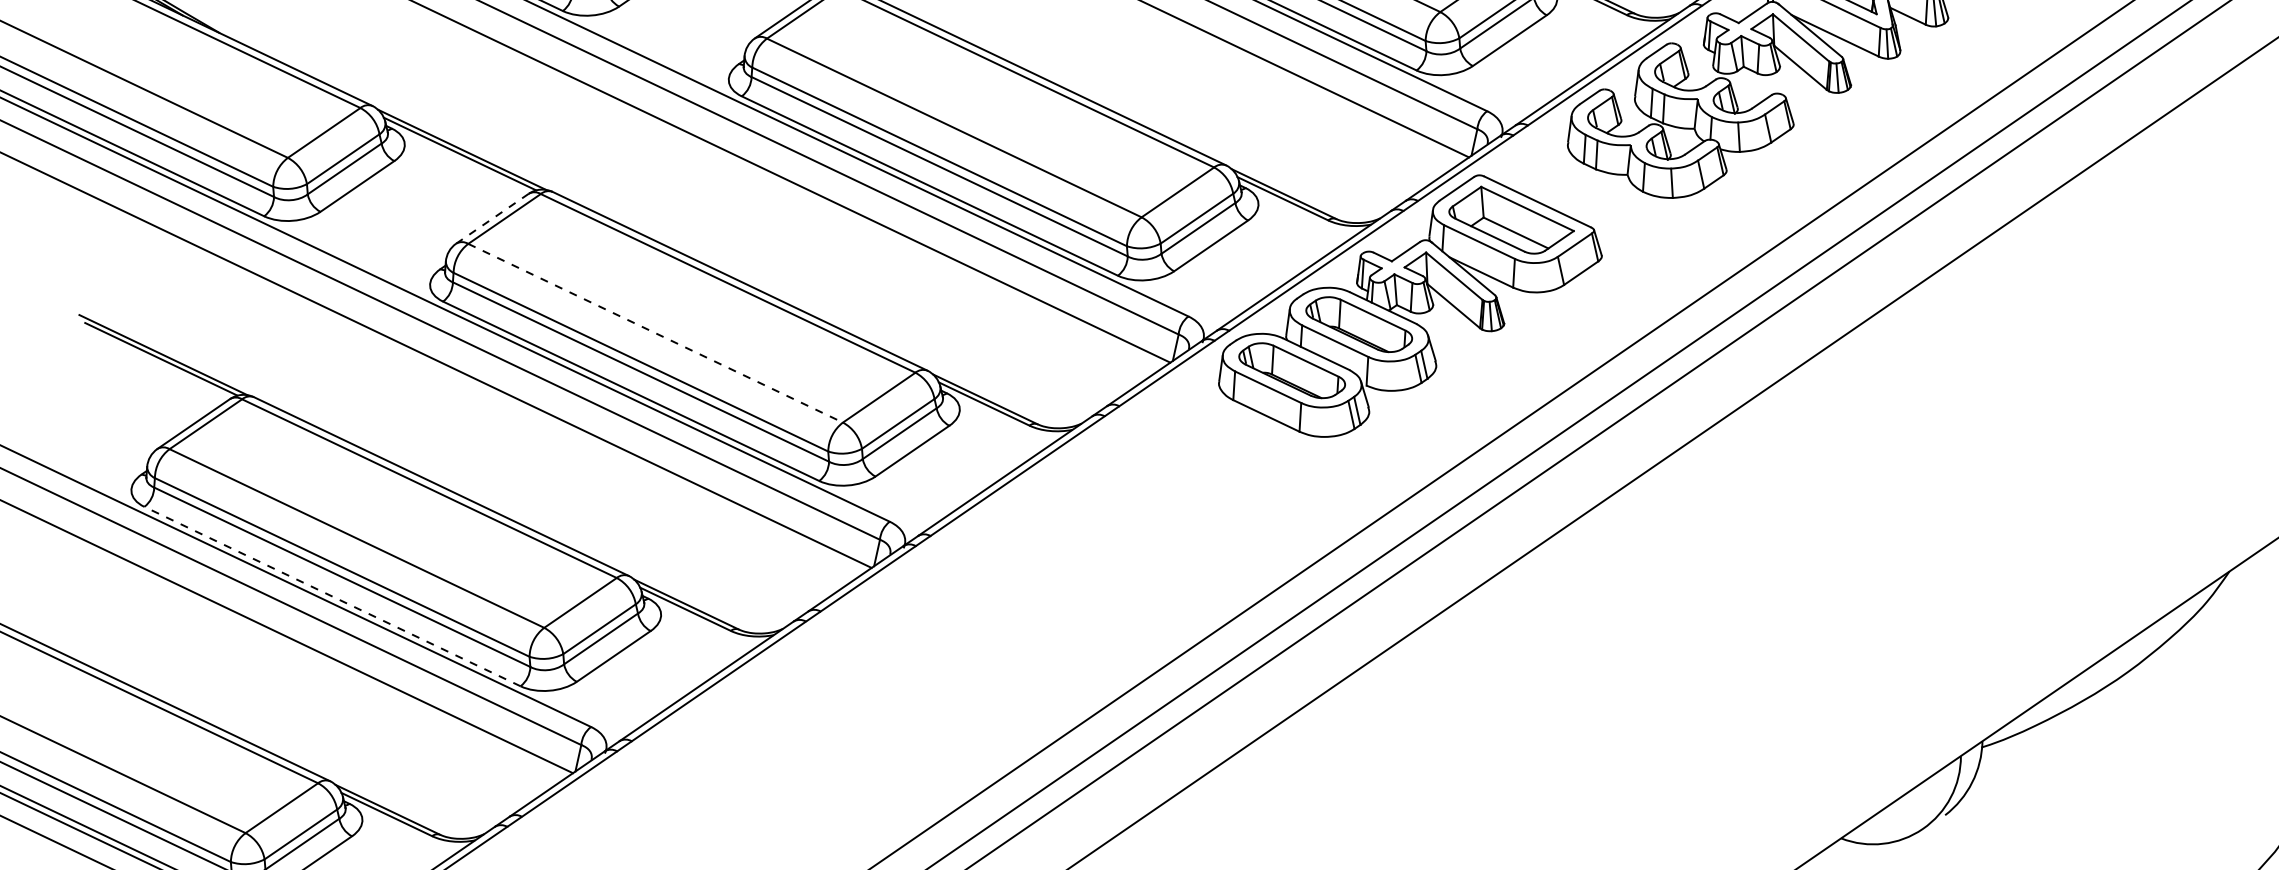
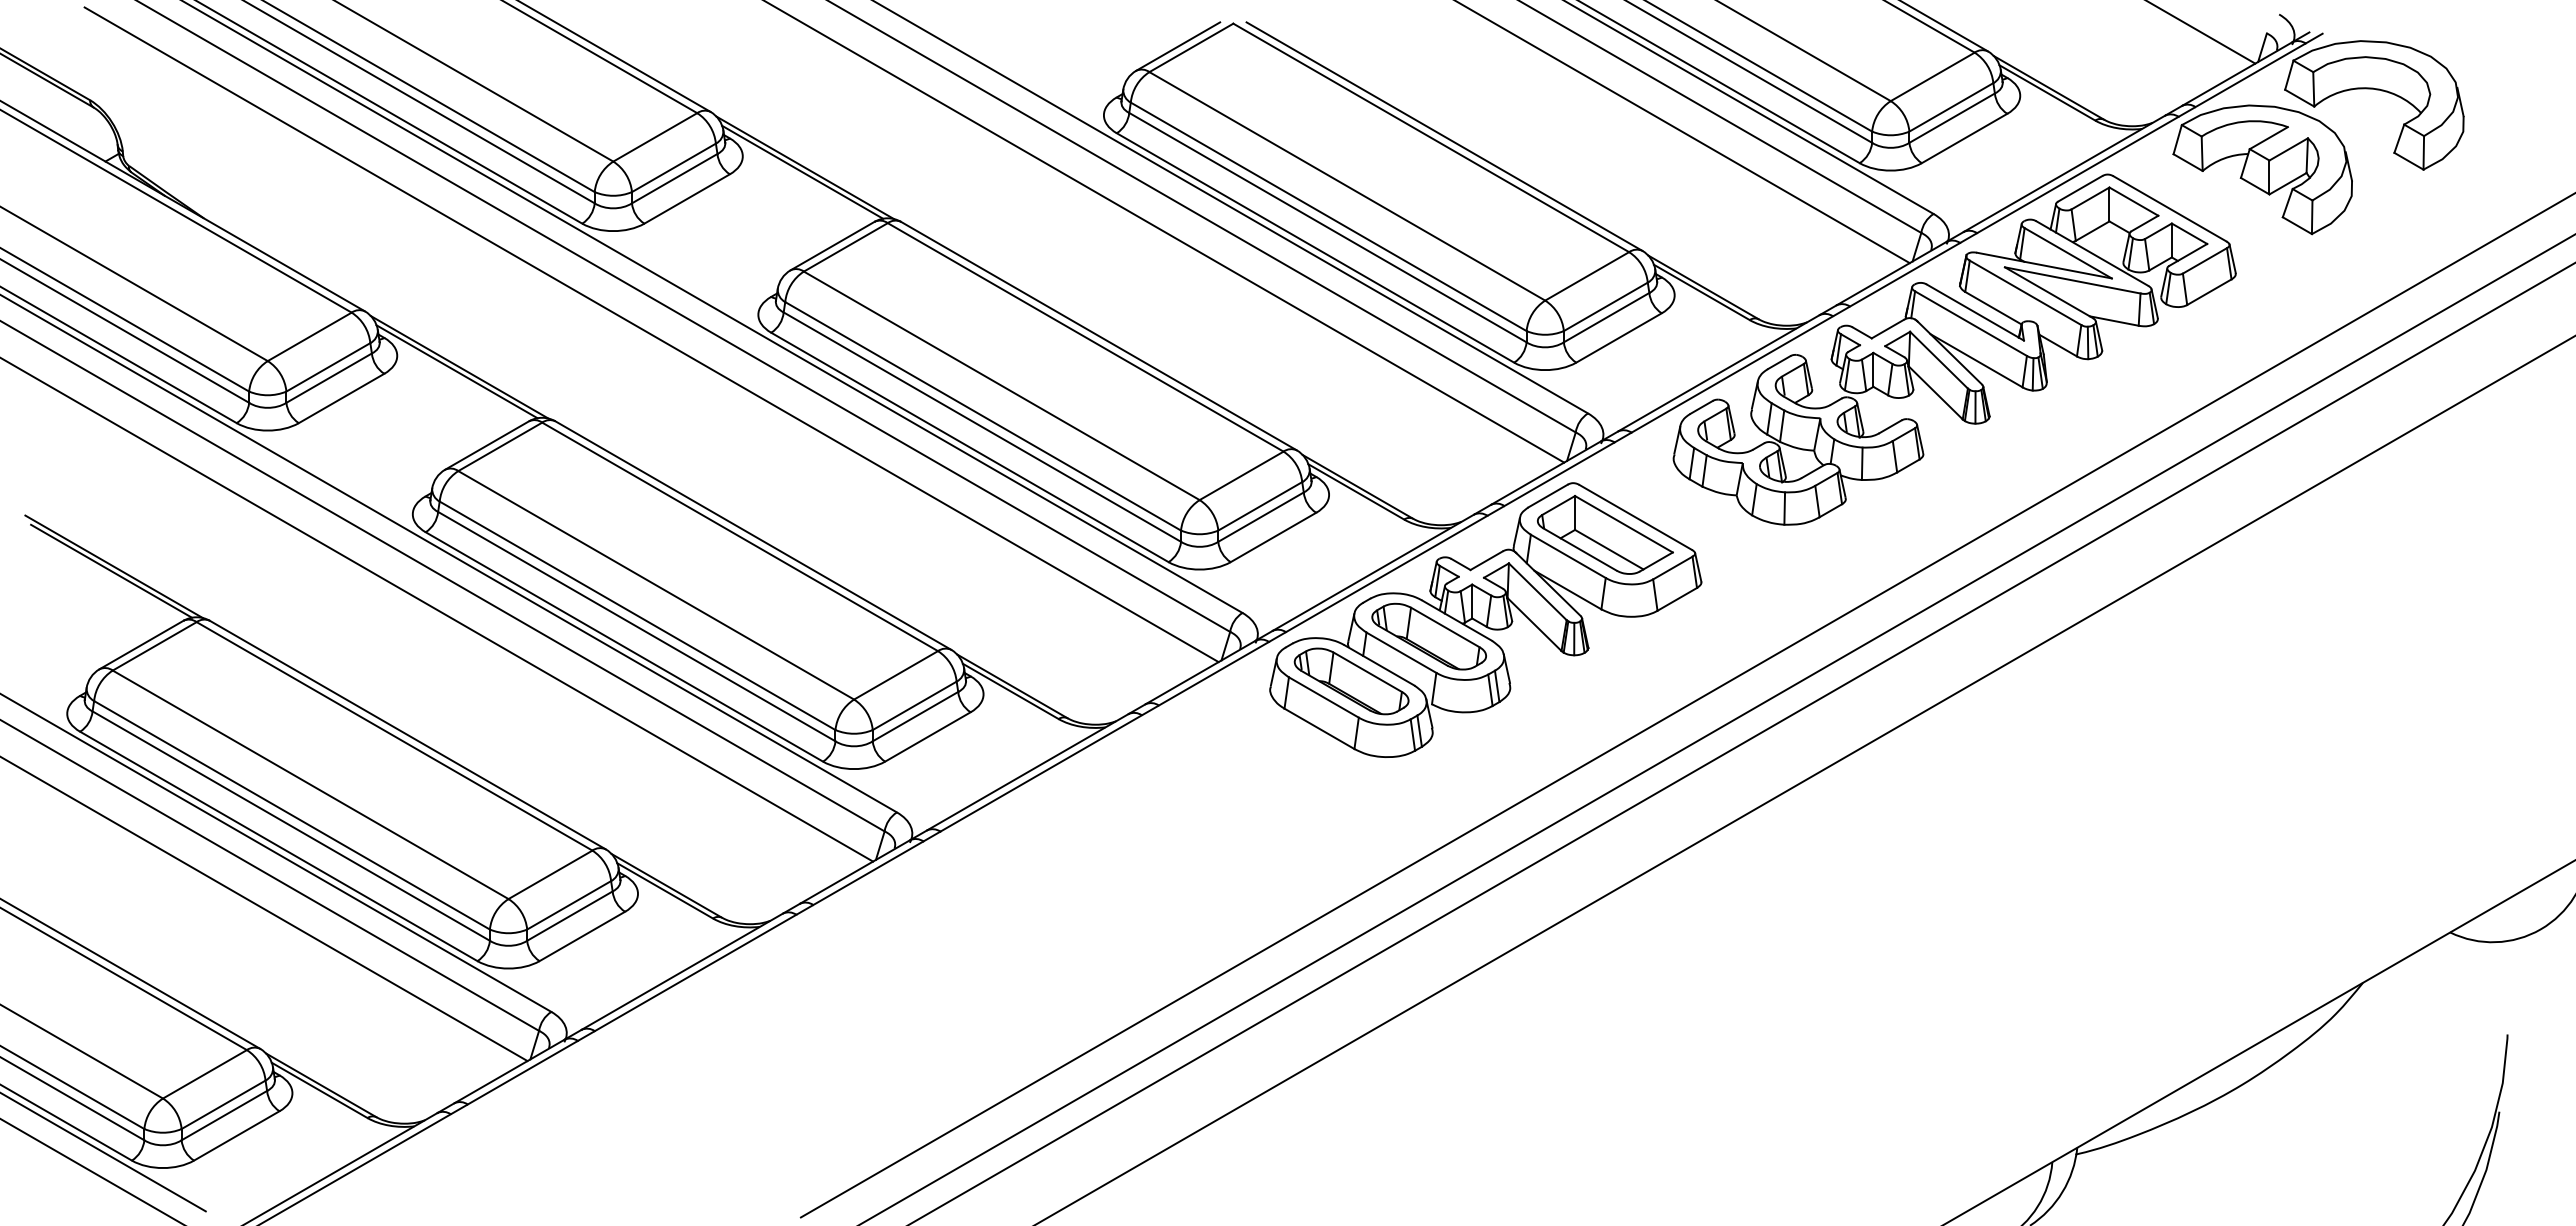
line: (491, 218) -> (486, 445), dashed -> solid
line: (655, 333) -> (656, 585), dashed -> solid
line: (332, 596) -> (278, 846), dashed -> solid

